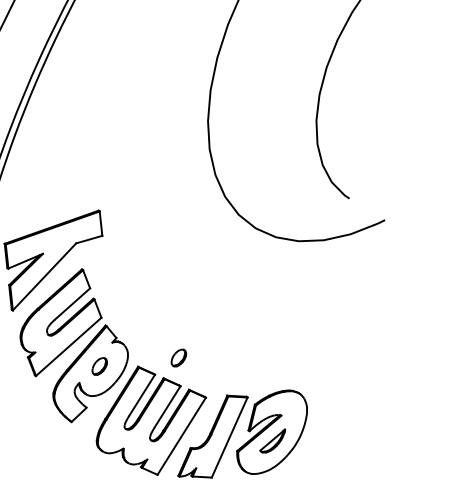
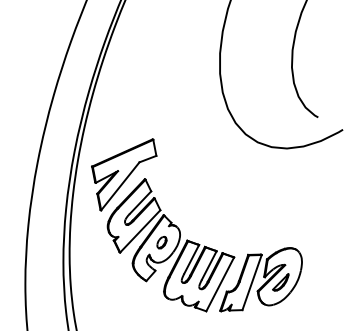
part: (178, 357) -> (213, 232), removed

